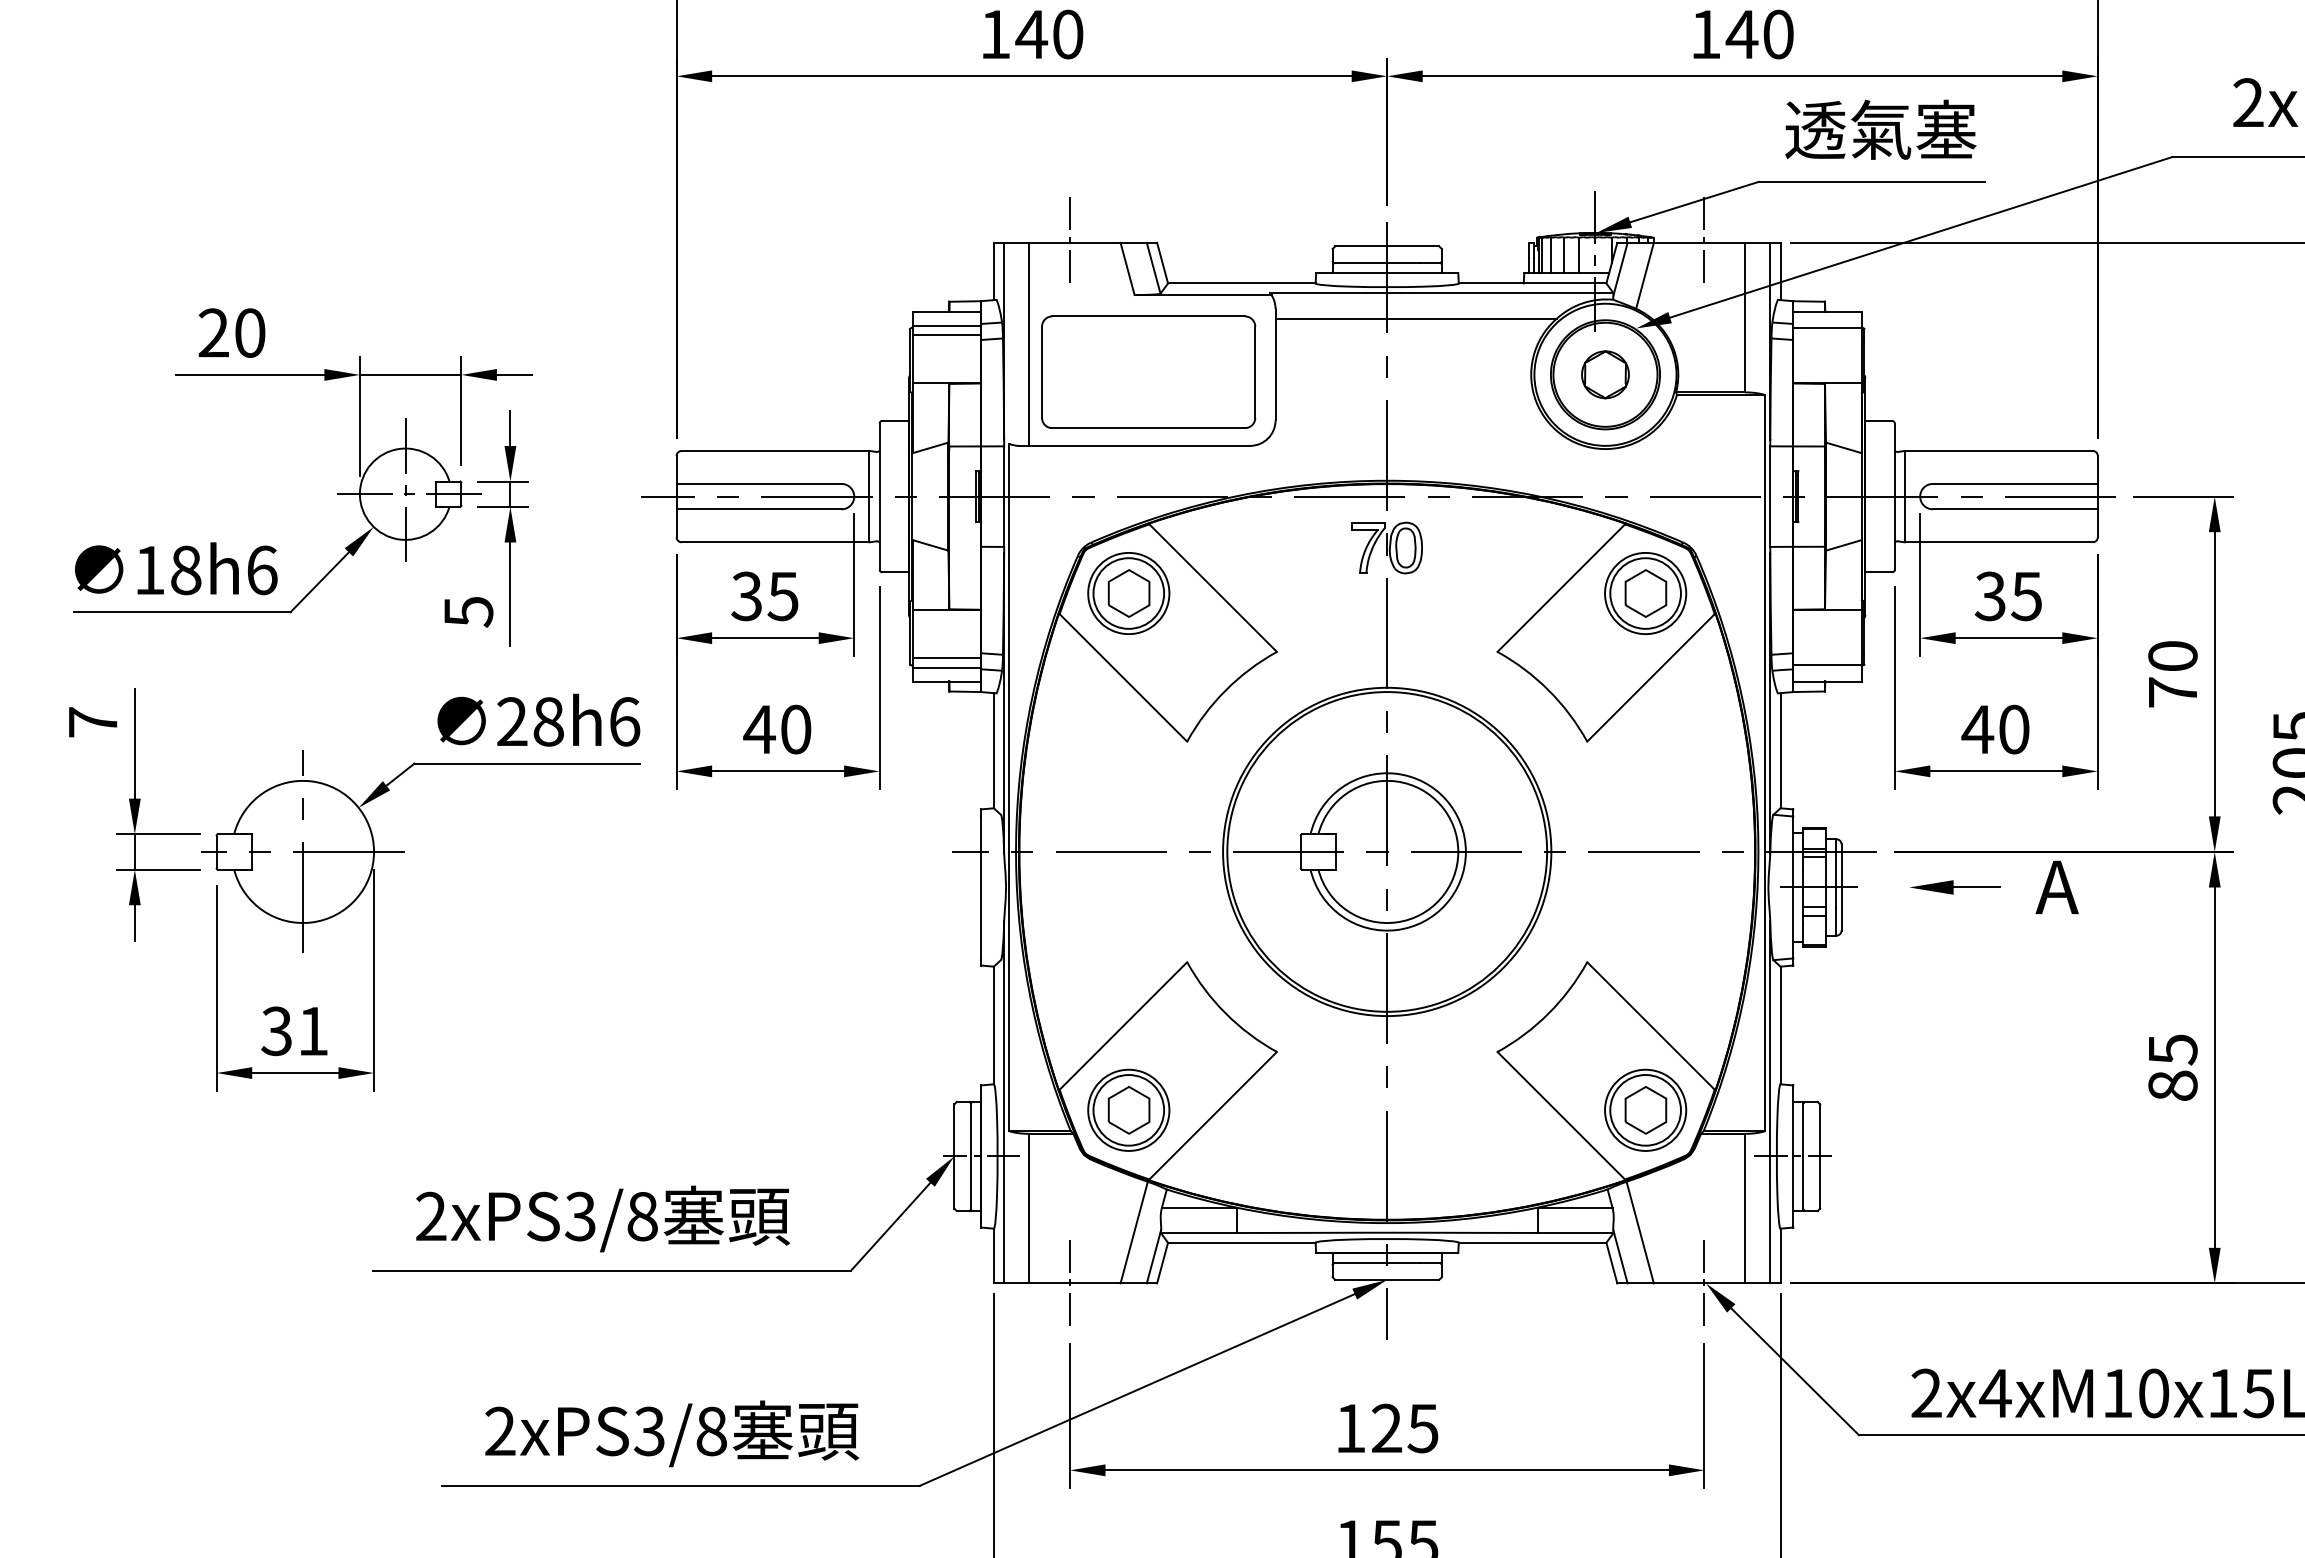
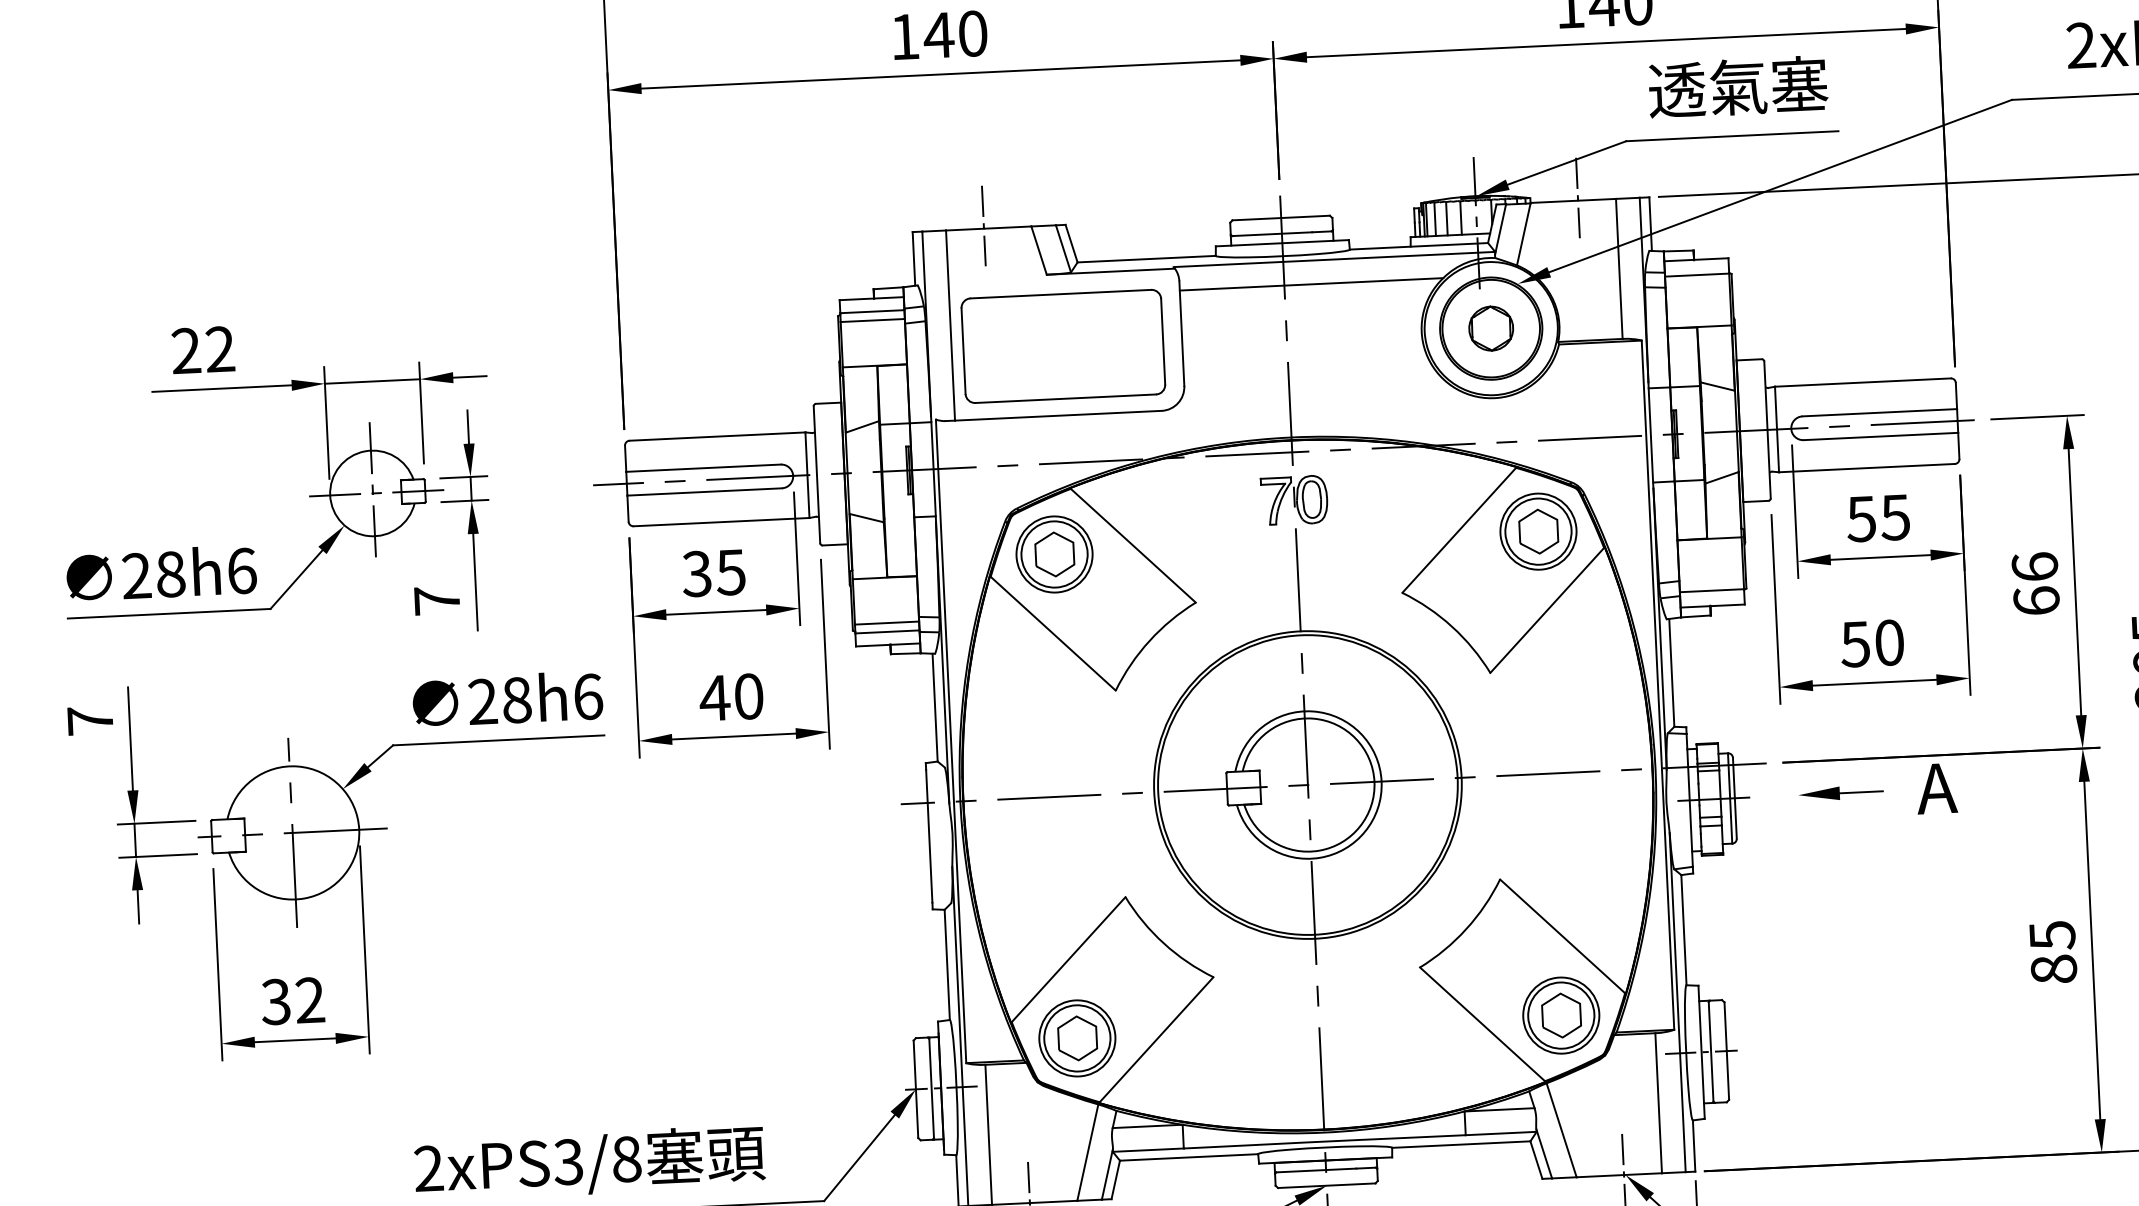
text: (250, 332) -> (220, 348), 20 -> 22
text: (149, 569) -> (136, 575), 18h6 -> 28h6
text: (1990, 595) -> (1861, 518), 35 -> 55
text: (468, 611) -> (437, 600), 5 -> 7
text: (2172, 673) -> (2035, 583), 70 -> 66
text: (1977, 729) -> (1855, 644), 40 -> 50
text: (313, 1030) -> (310, 999), 31 -> 32

